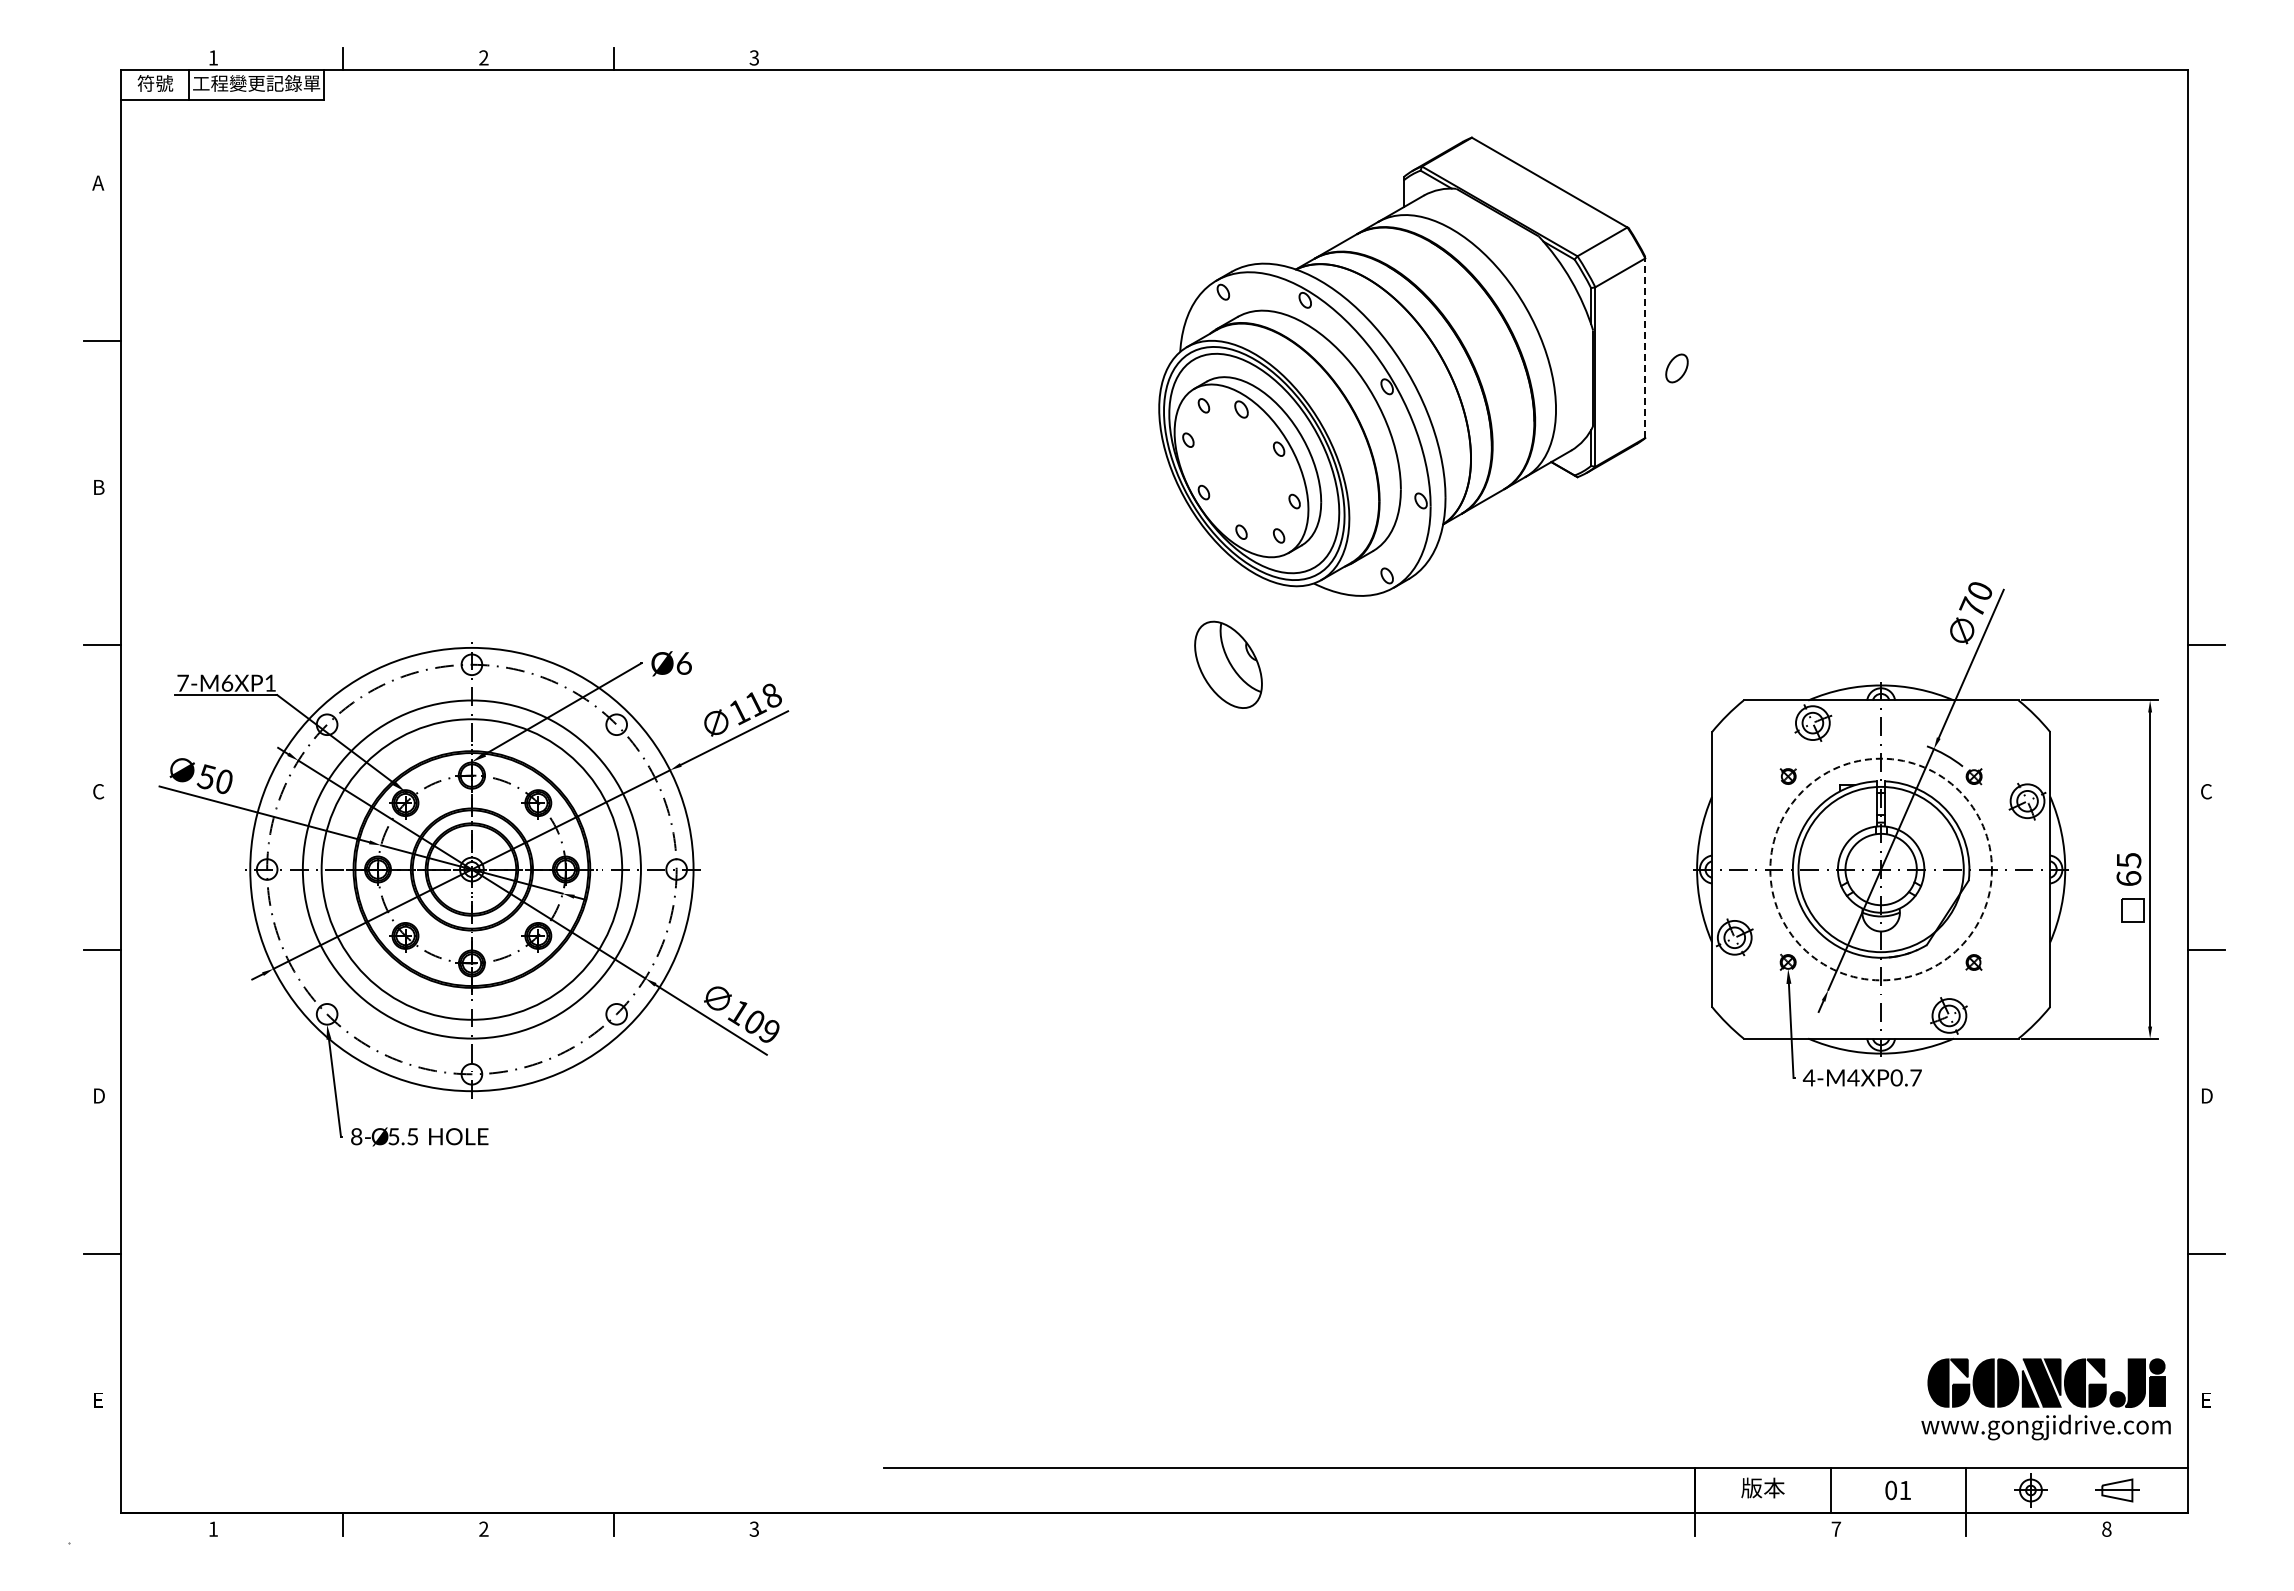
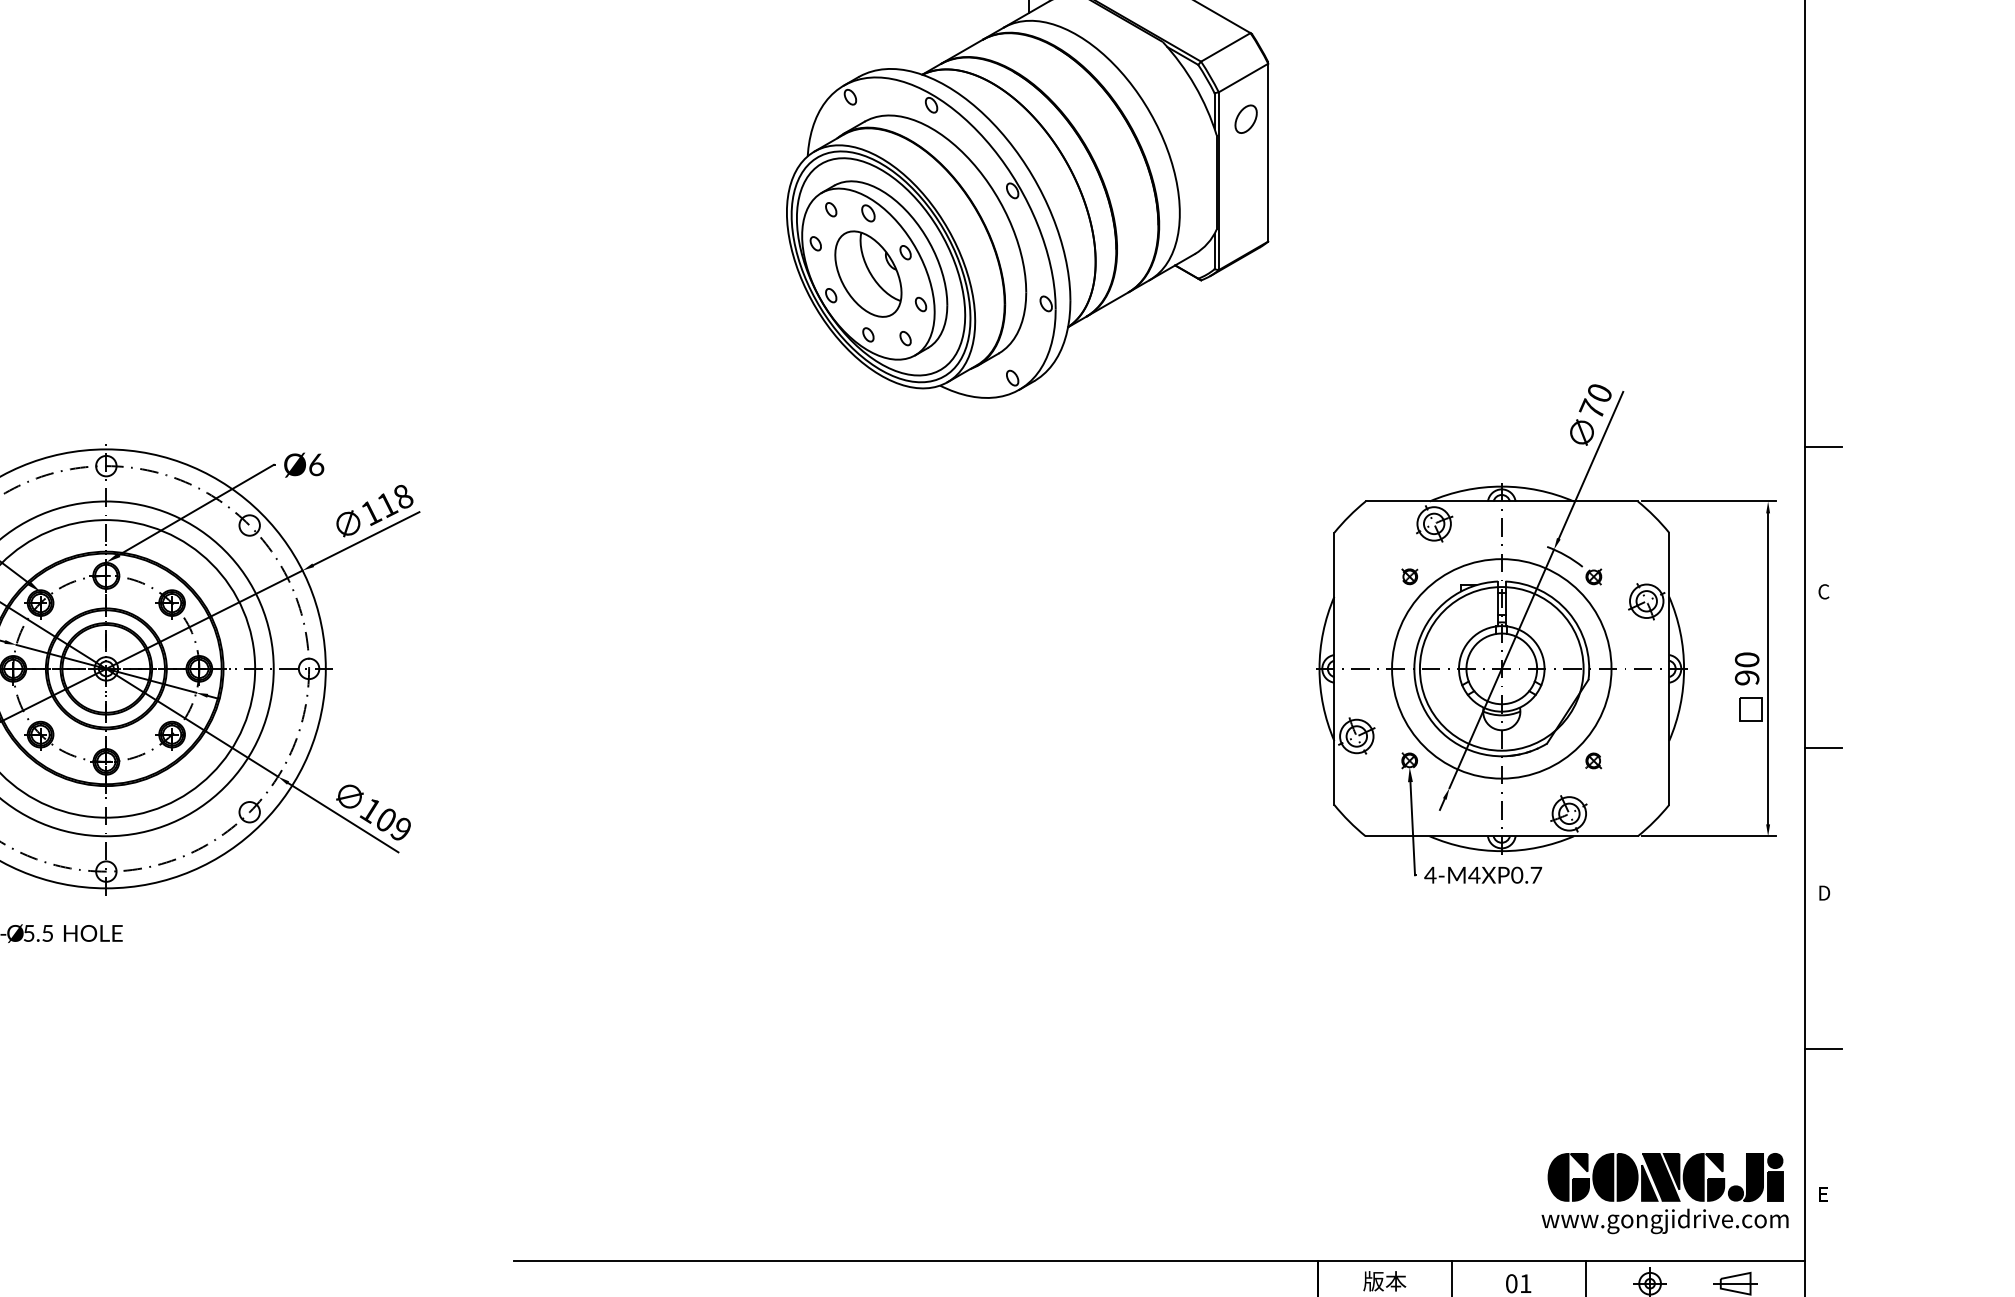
line: (1645, 348) -> (1268, 152), dashed -> solid
part: (1676, 368) -> (1245, 119), moved
part: (1228, 664) -> (868, 273), moved
circle: (1880, 869) -> (1501, 668), dashed -> solid
text: (2128, 869) -> (1746, 668), 65 -> 90

